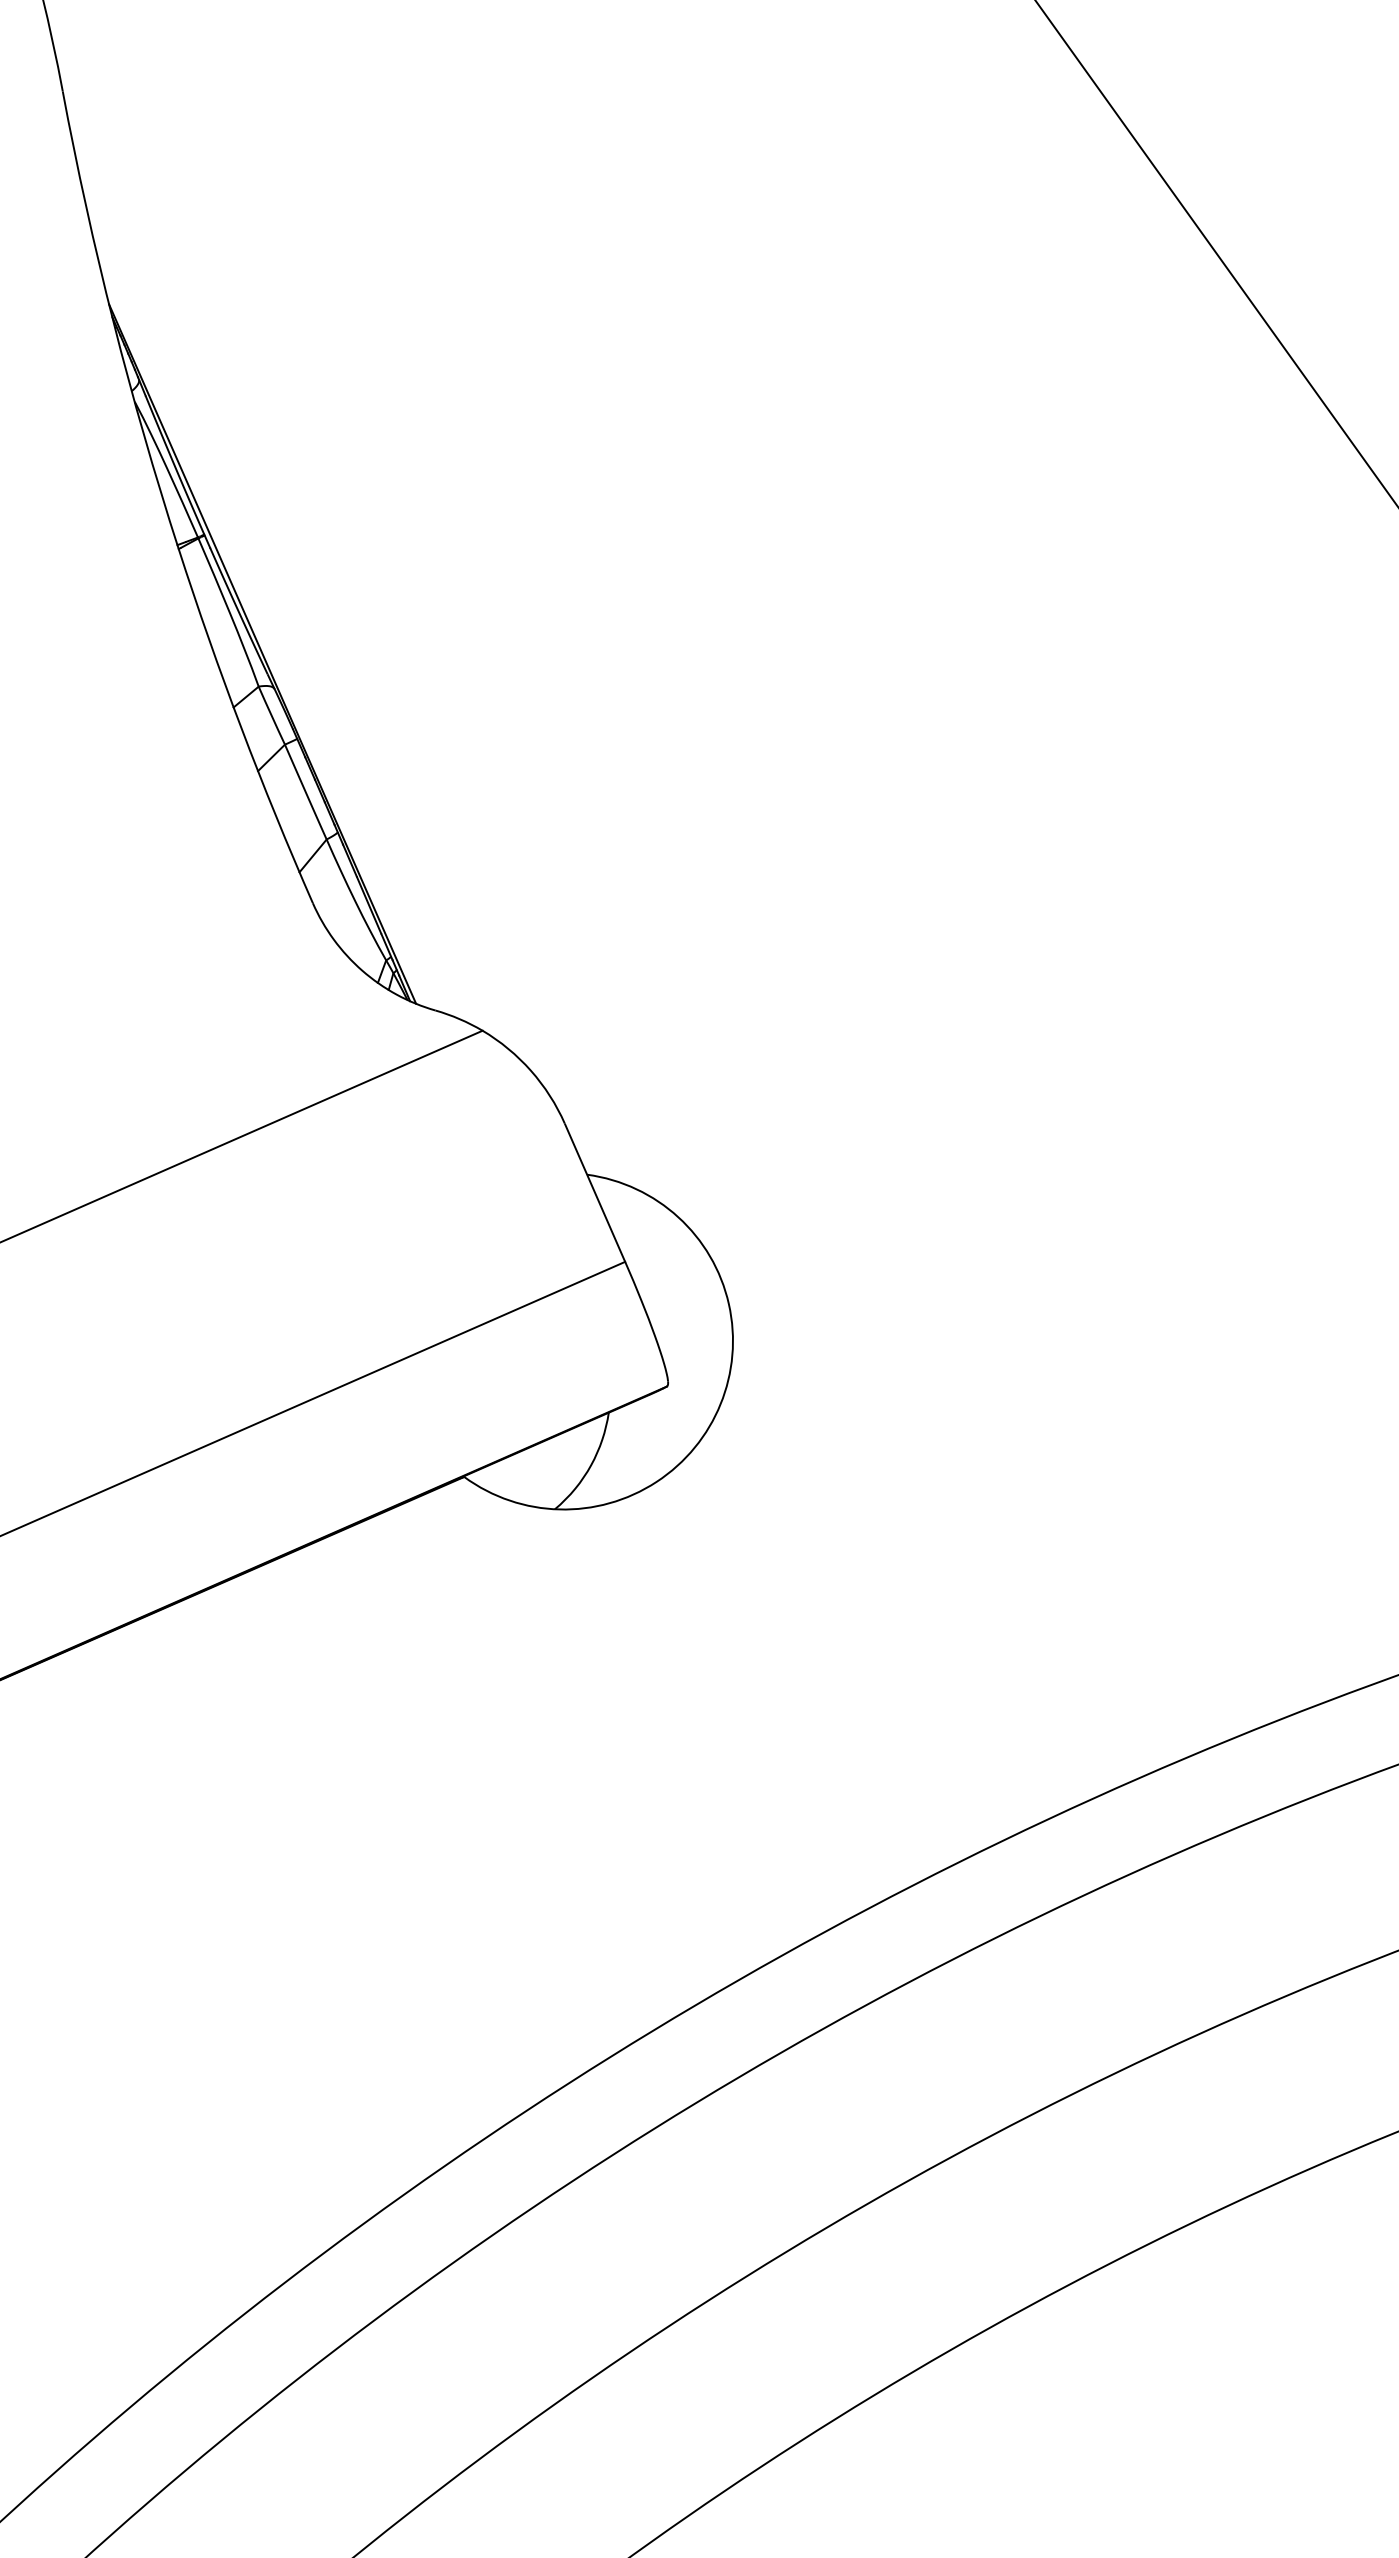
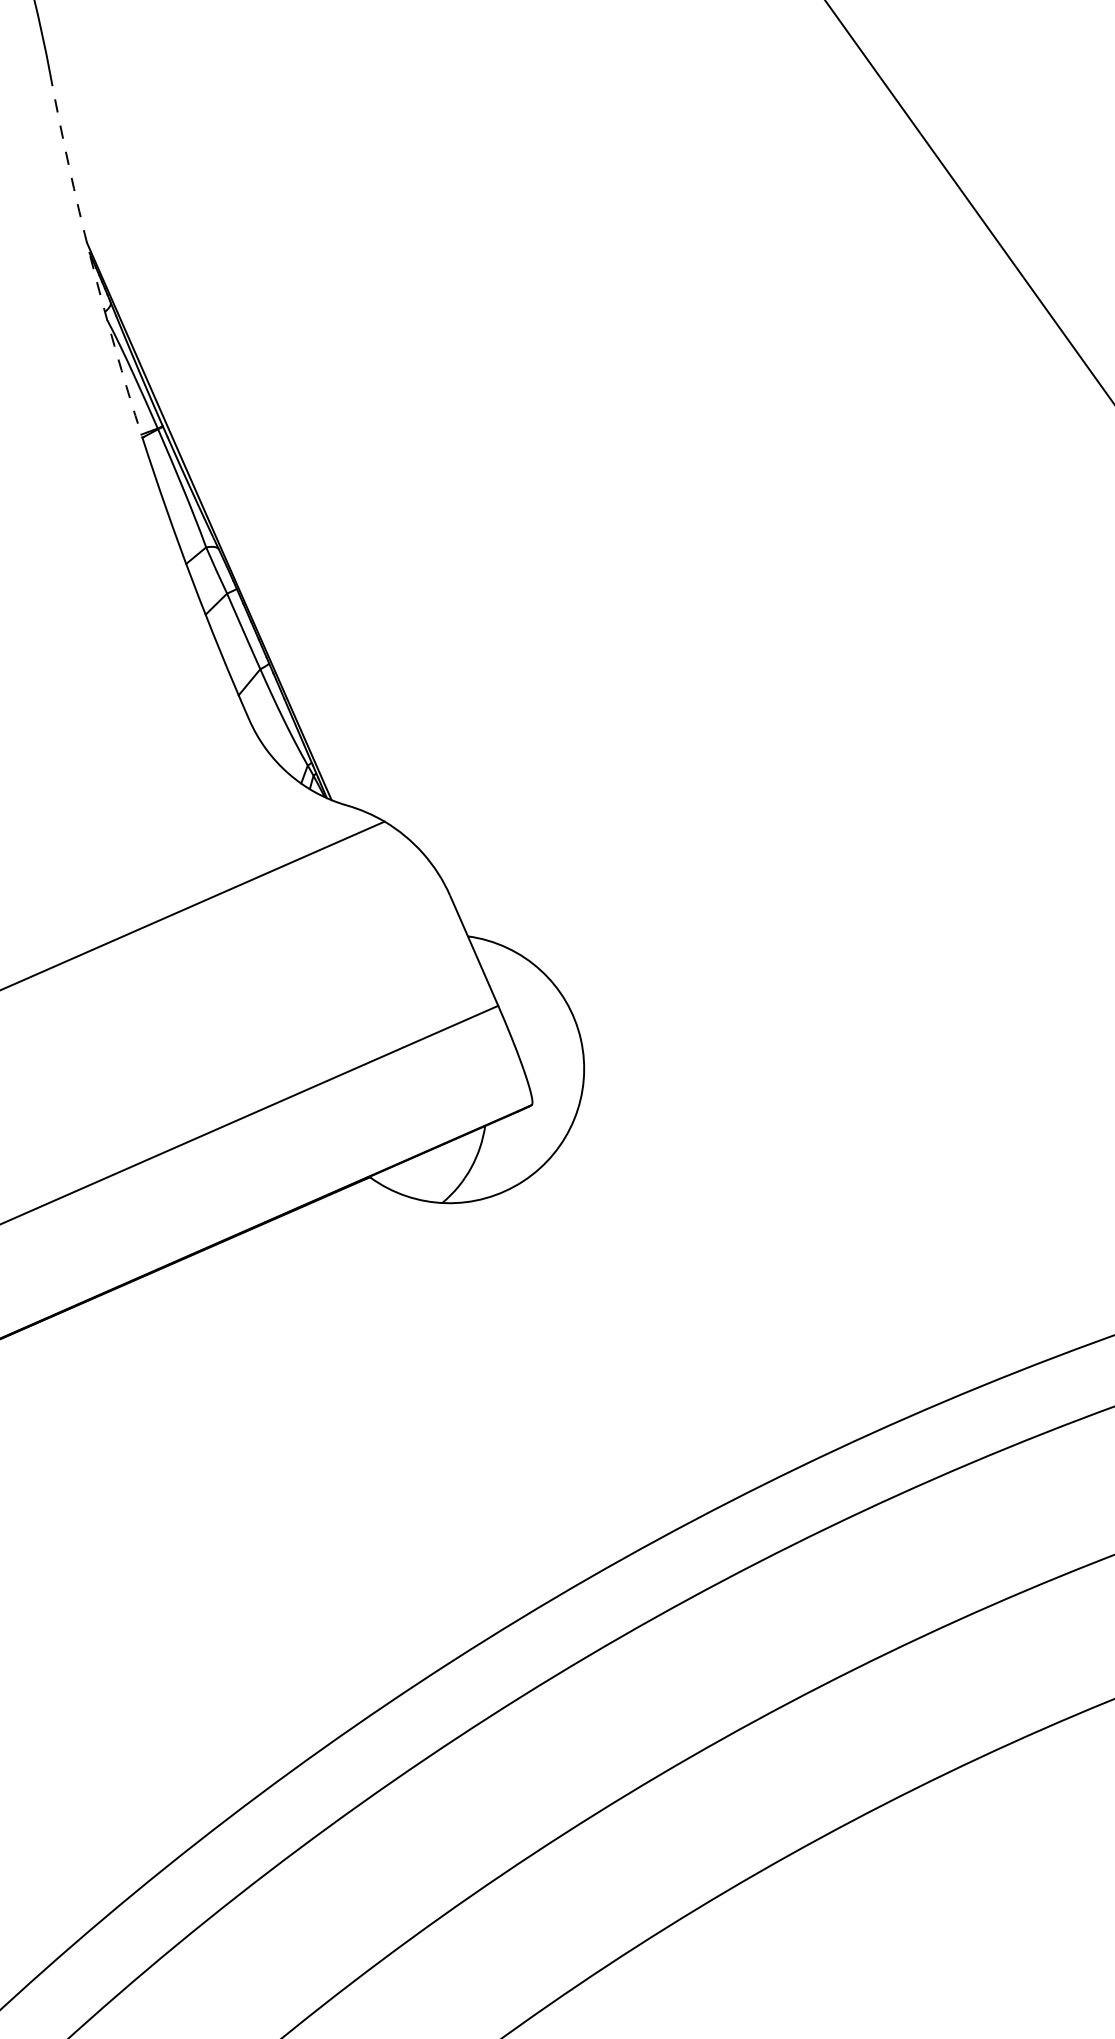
arc: (113, 322) -> (90, 257), solid -> dashed

